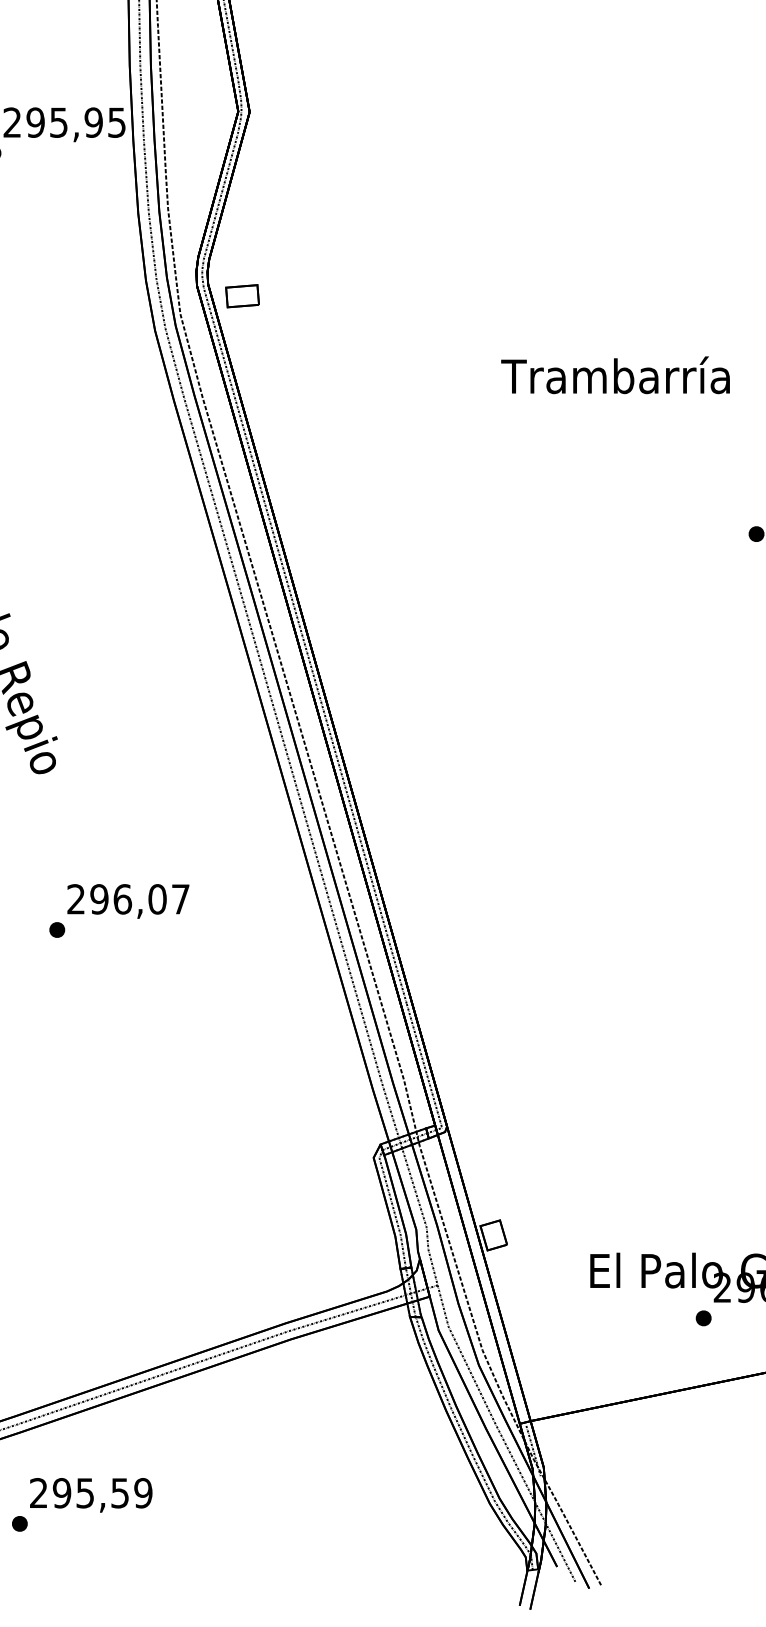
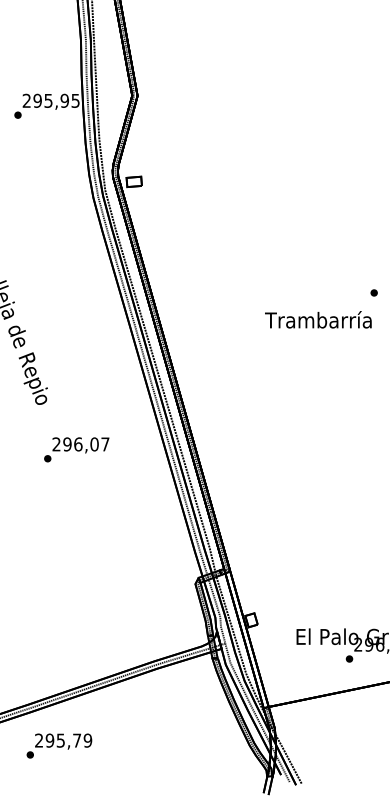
text: (615, 374) -> (318, 319), moved
text: (118, 910) -> (76, 449), moved
text: (120, 1492) -> (77, 740), 295,59 -> 295,79

